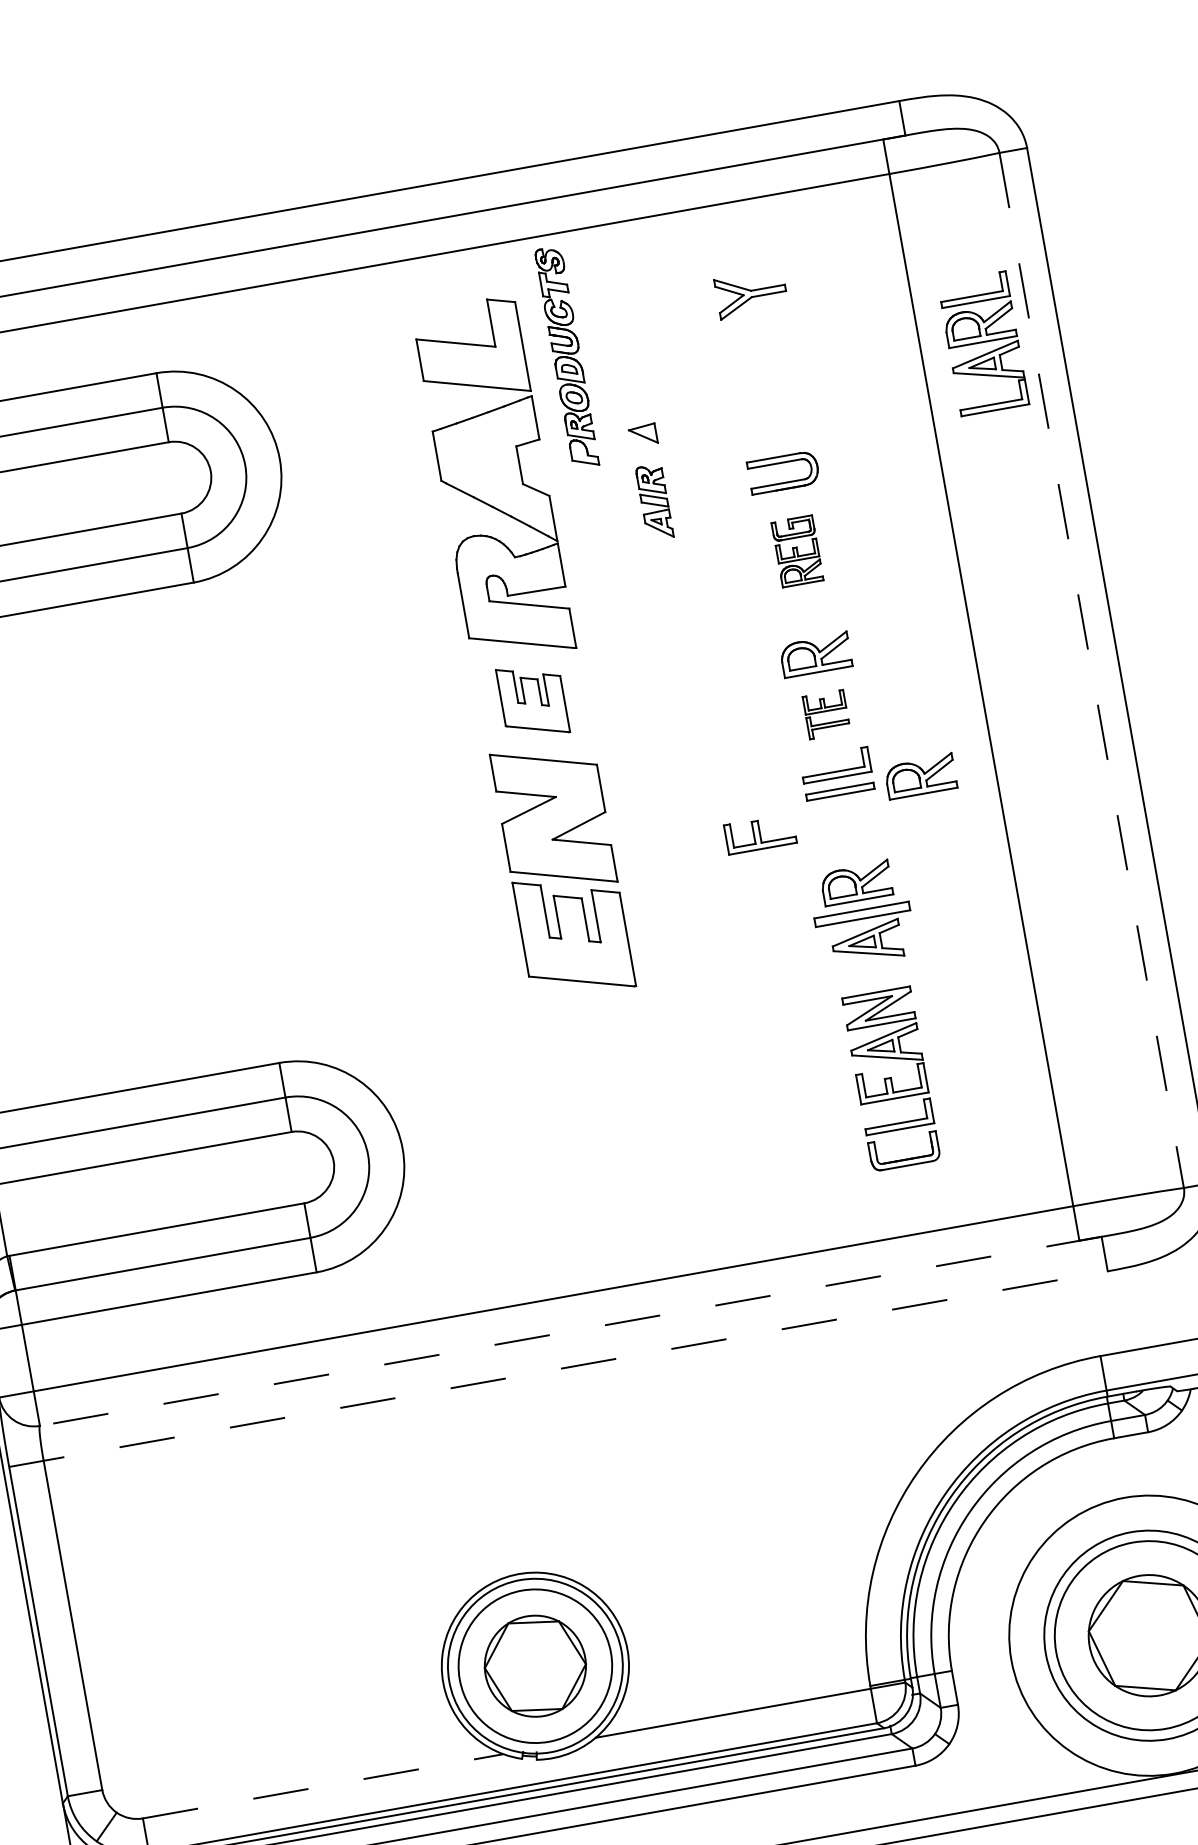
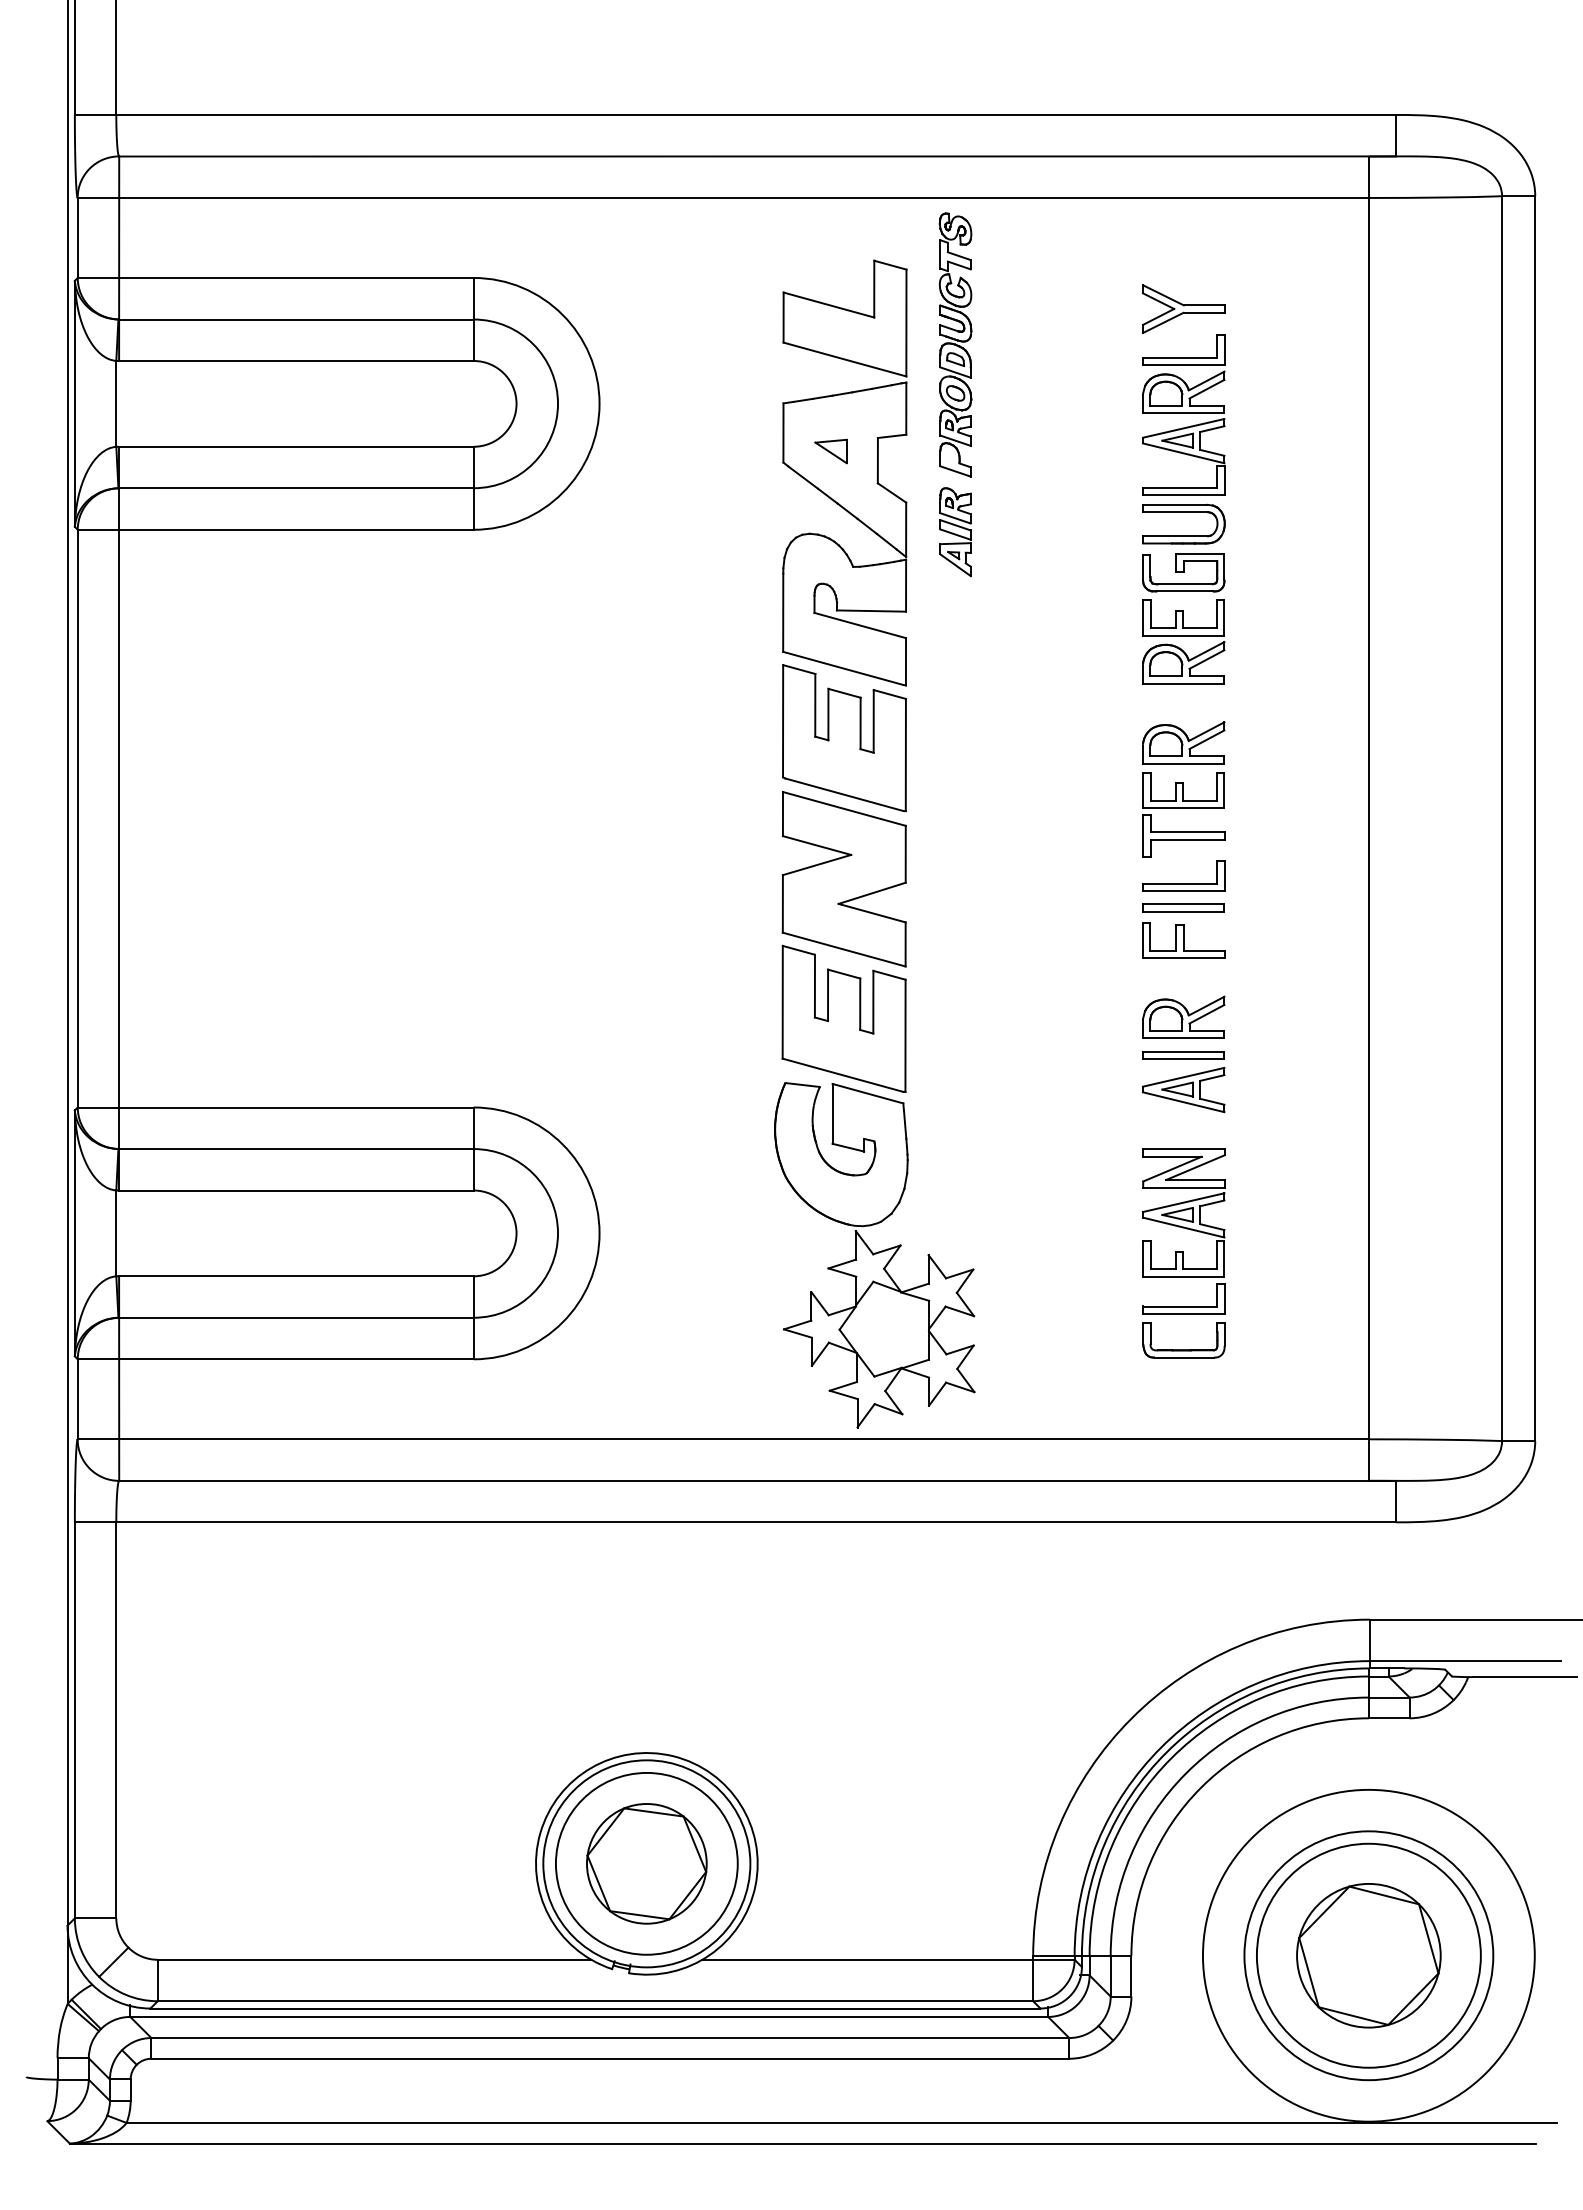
part: (983, 343) -> (1183, 414), moved
part: (642, 435) -> (830, 451), moved
part: (654, 502) -> (955, 532), moved
part: (797, 551) -> (1183, 618), size x1.67
line: (1092, 671) -> (1502, 819), dashed -> solid
part: (533, 701) -> (844, 738), size x1.67
part: (826, 714) -> (1183, 814), size x1.67
part: (920, 775) -> (1280, 905), removed
part: (760, 834) -> (1183, 940), moved
part: (861, 914) -> (1183, 1055), size x0.71
part: (634, 1126) -> (874, 1255), added
line: (570, 1331) -> (757, 1480), dashed -> solid
line: (558, 1369) -> (735, 1522), dashed -> solid
line: (323, 1786) -> (374, 1959), dashed -> solid

